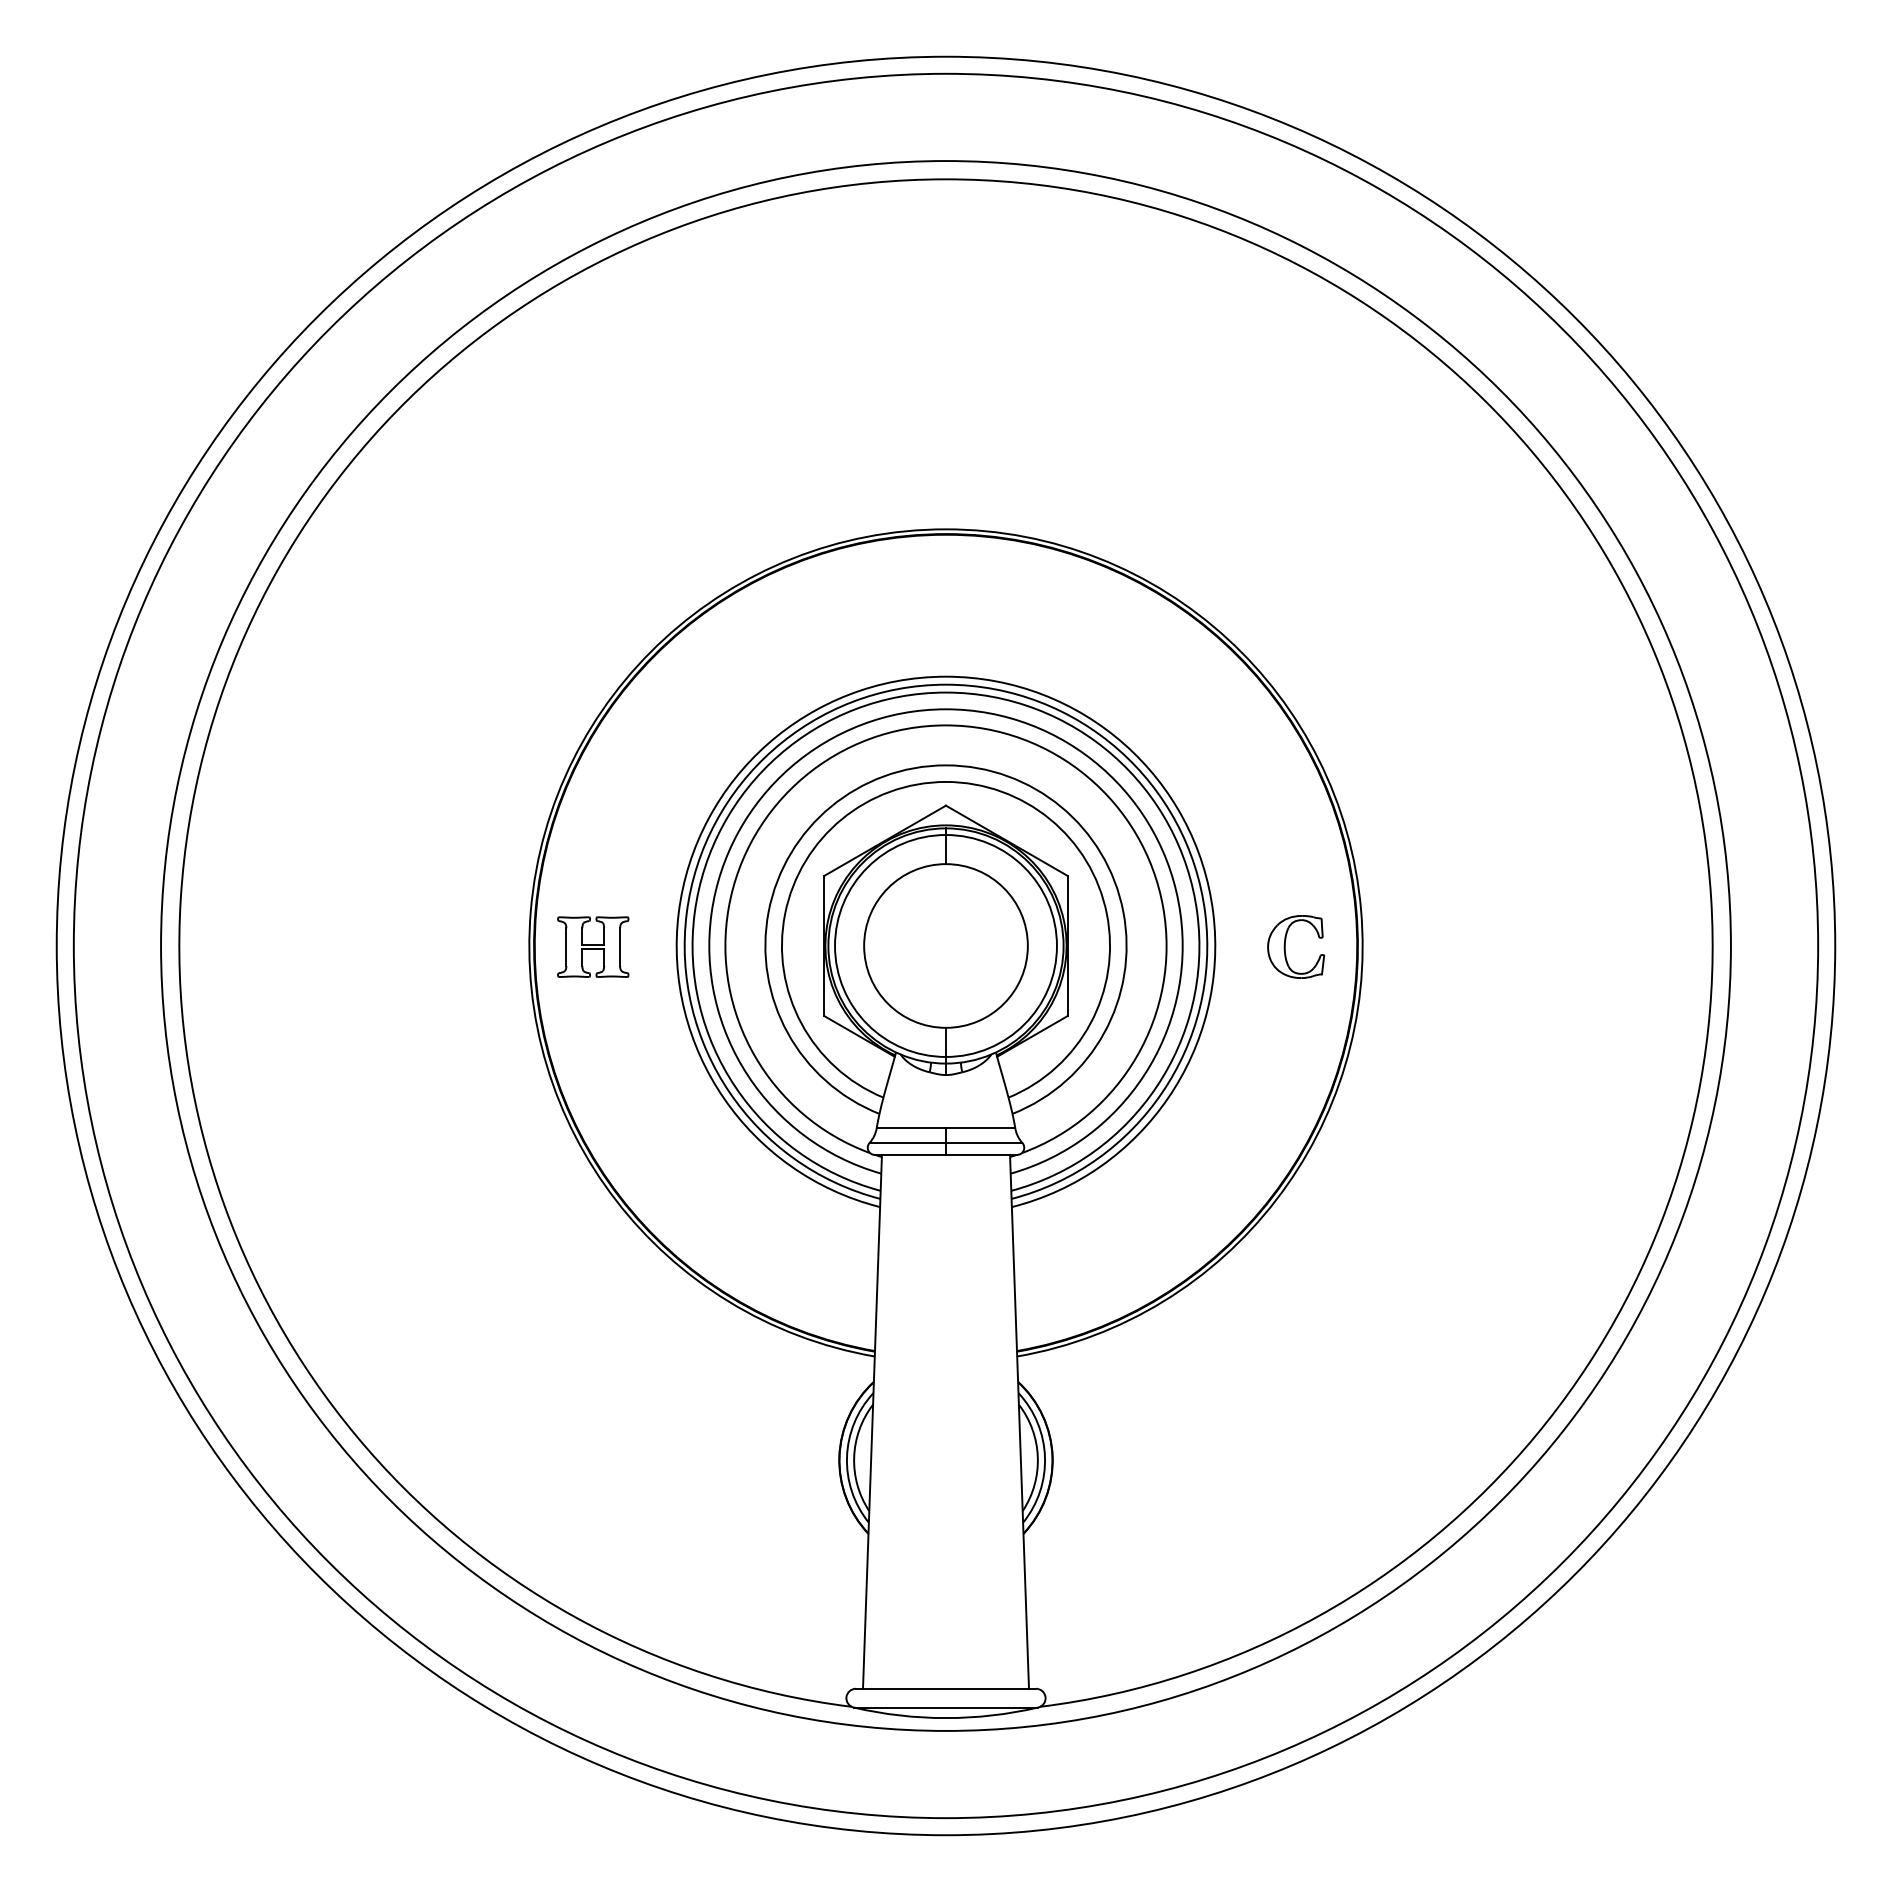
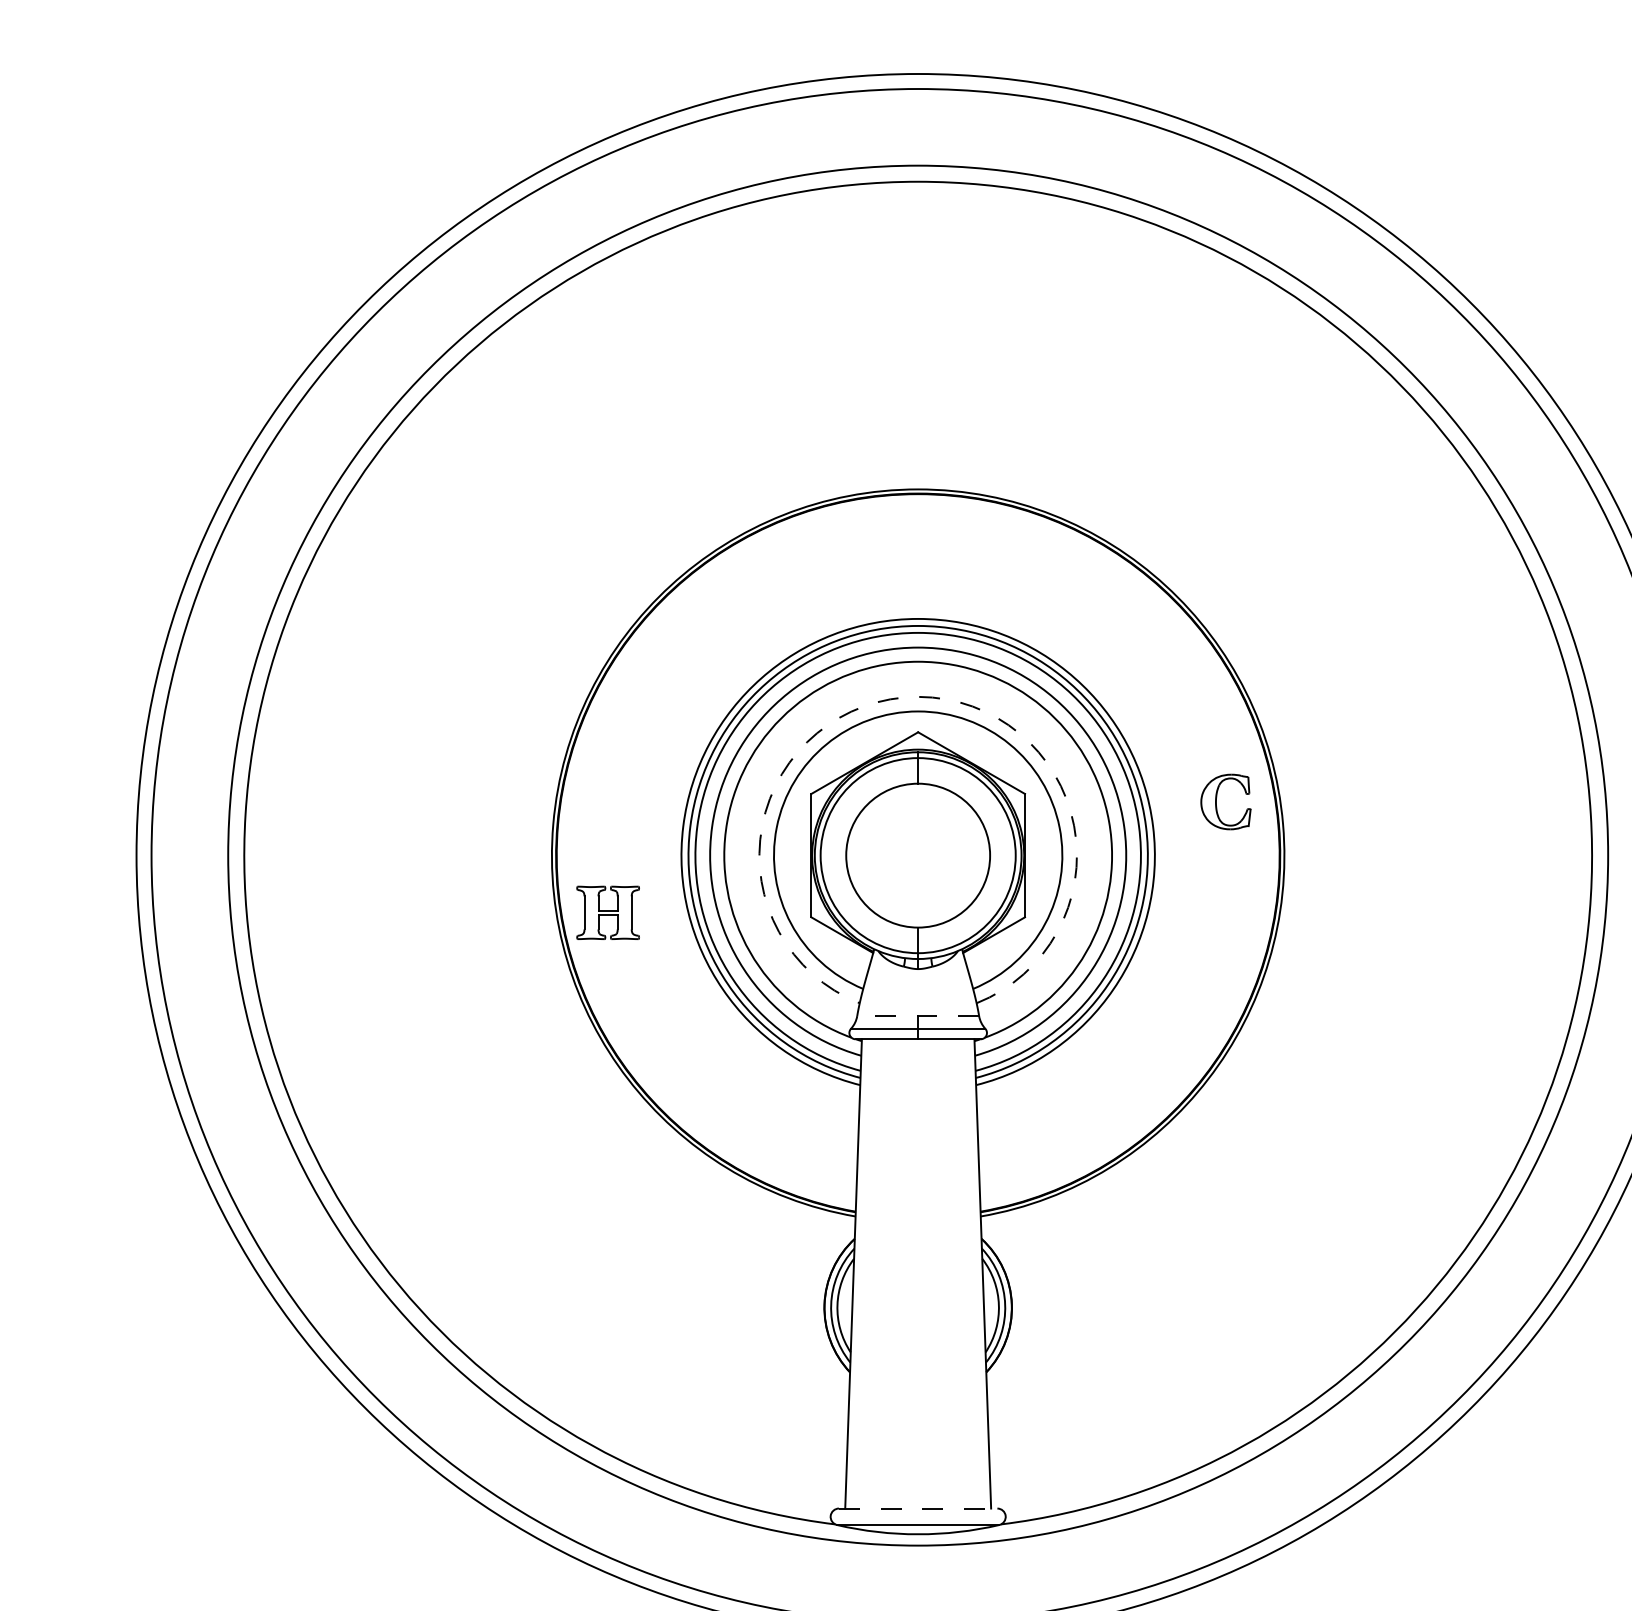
arc: (946, 765) -> (918, 696), solid -> dashed
part: (593, 946) -> (608, 912), moved
part: (1285, 946) -> (1216, 801), moved
line: (945, 1128) -> (917, 1016), solid -> dashed
line: (946, 1688) -> (918, 1508), solid -> dashed

